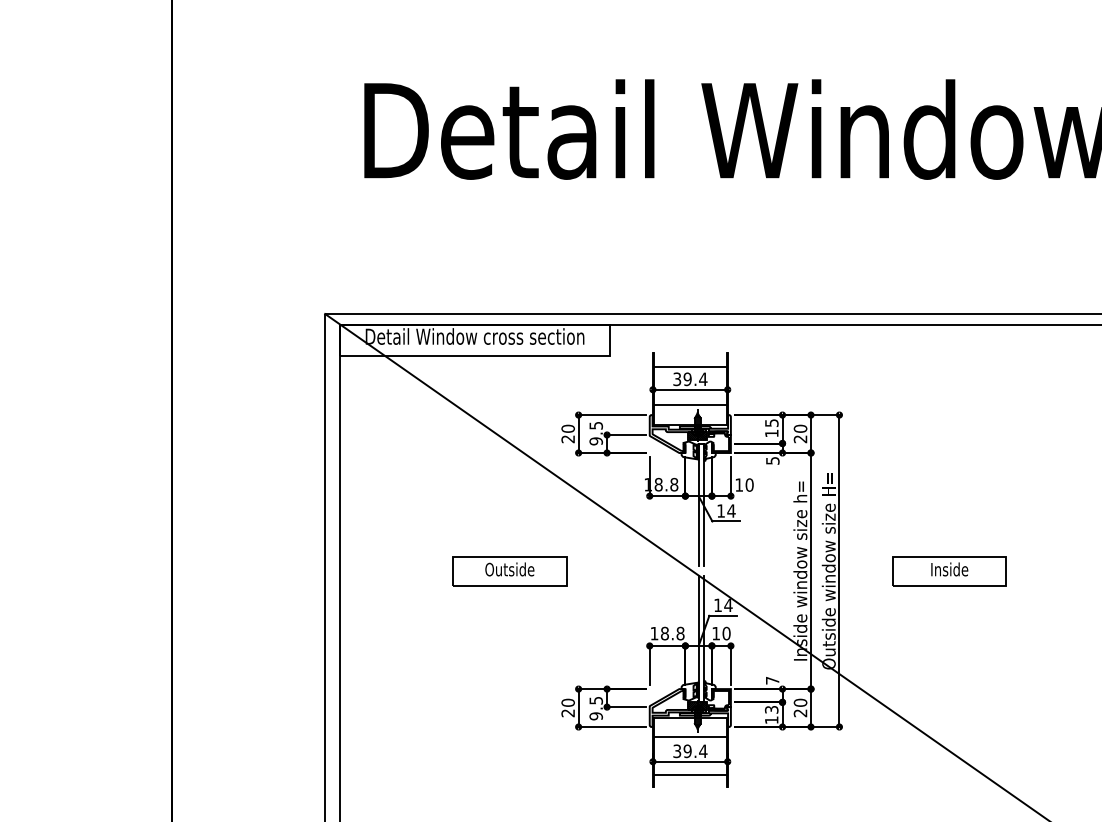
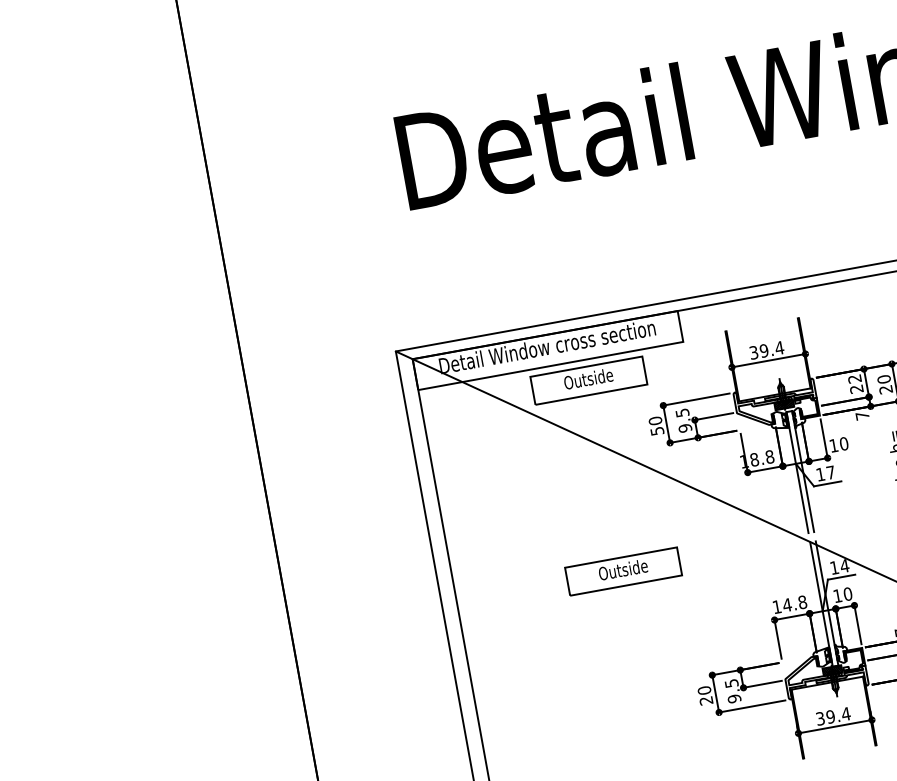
line: (690, 366) -> (764, 337), removed
part: (509, 377) -> (588, 380), added
line: (690, 404) -> (771, 375), removed
text: (771, 428) -> (855, 384), 15 -> 22
text: (567, 439) -> (656, 431), 20 -> 50
text: (772, 460) -> (862, 415), 5 -> 7
text: (731, 510) -> (830, 472), 14 -> 17
text: (664, 633) -> (786, 605), 18.8 -> 14.8
line: (690, 737) -> (831, 702), removed
line: (690, 775) -> (837, 740), removed

